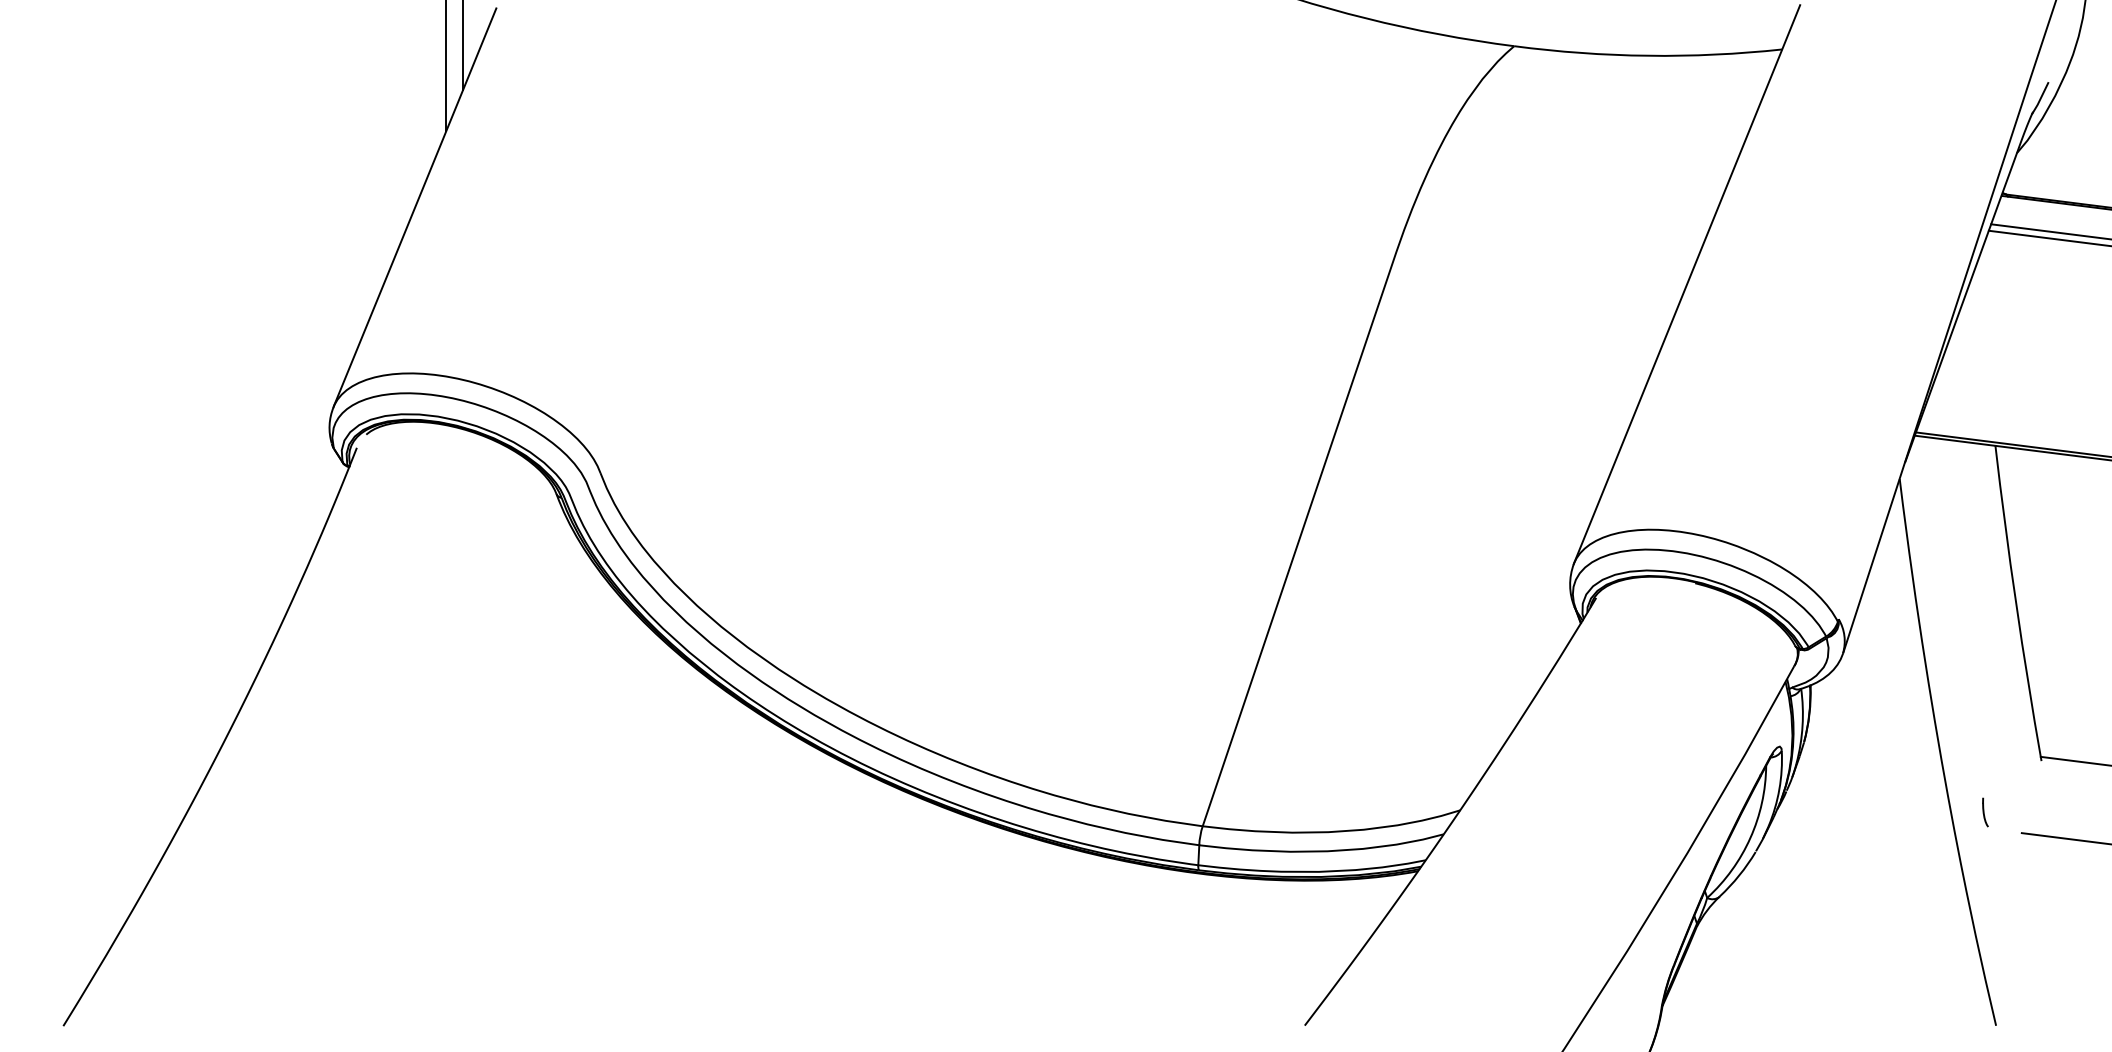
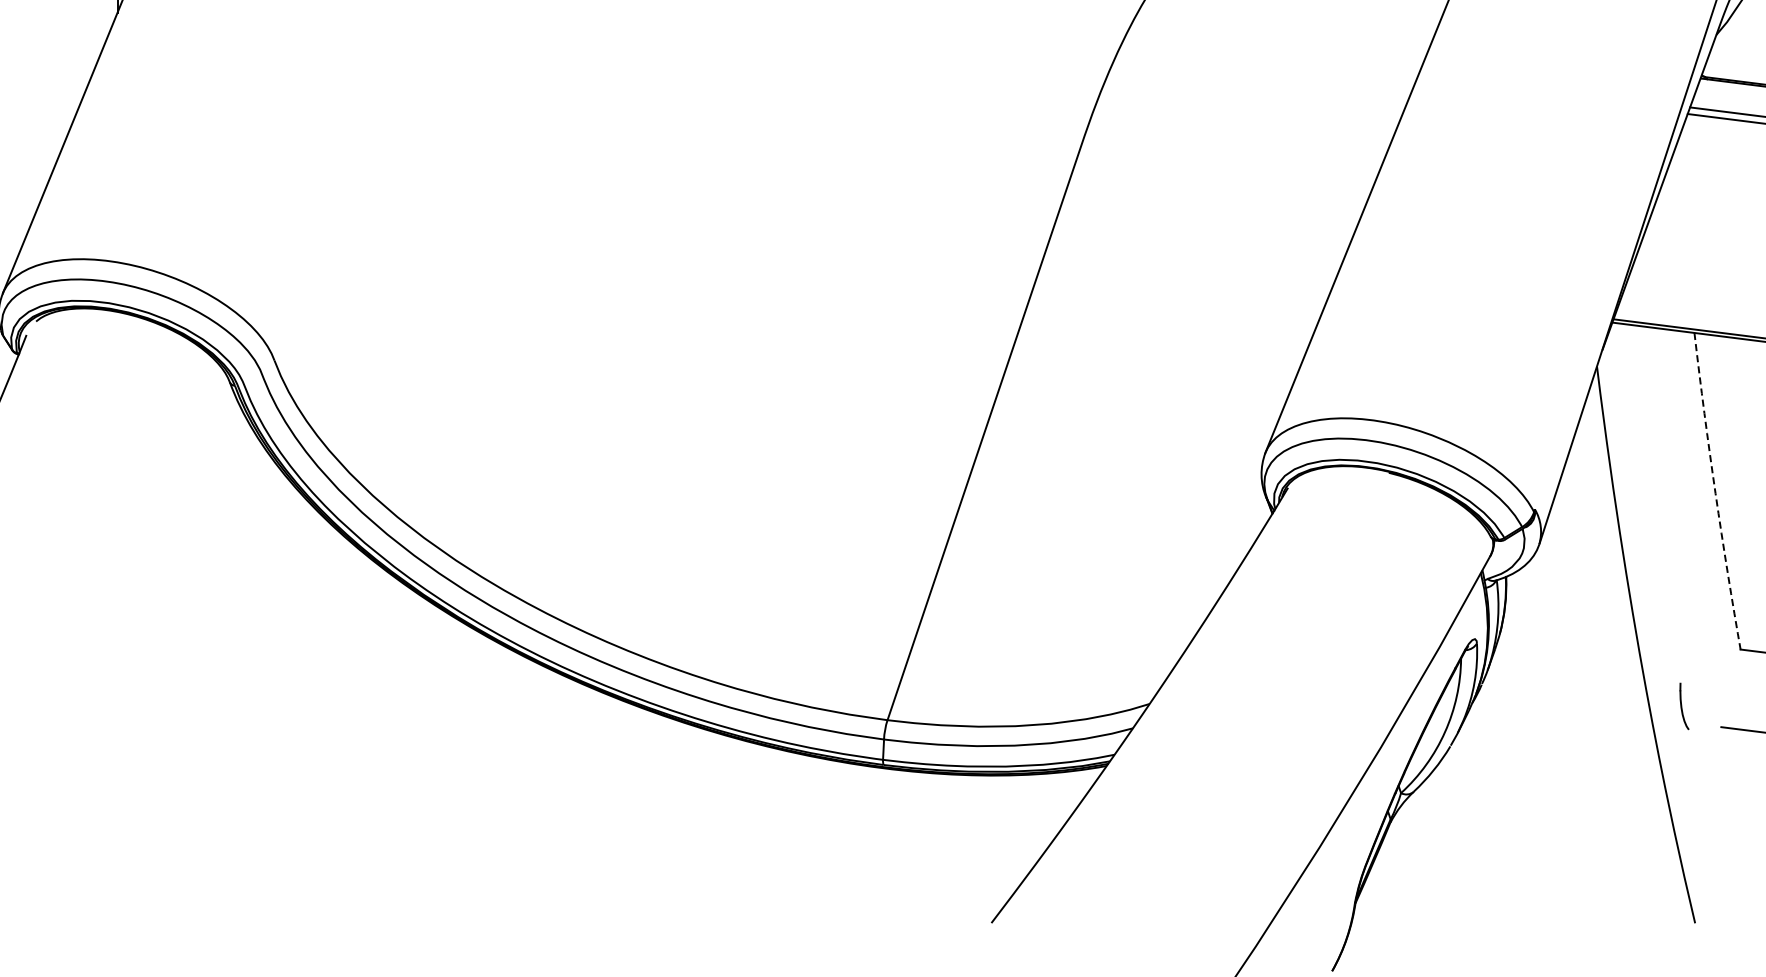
arc: (2016, 603) -> (1715, 493), solid -> dashed
part: (1985, 812) -> (1684, 706), size x1.6

